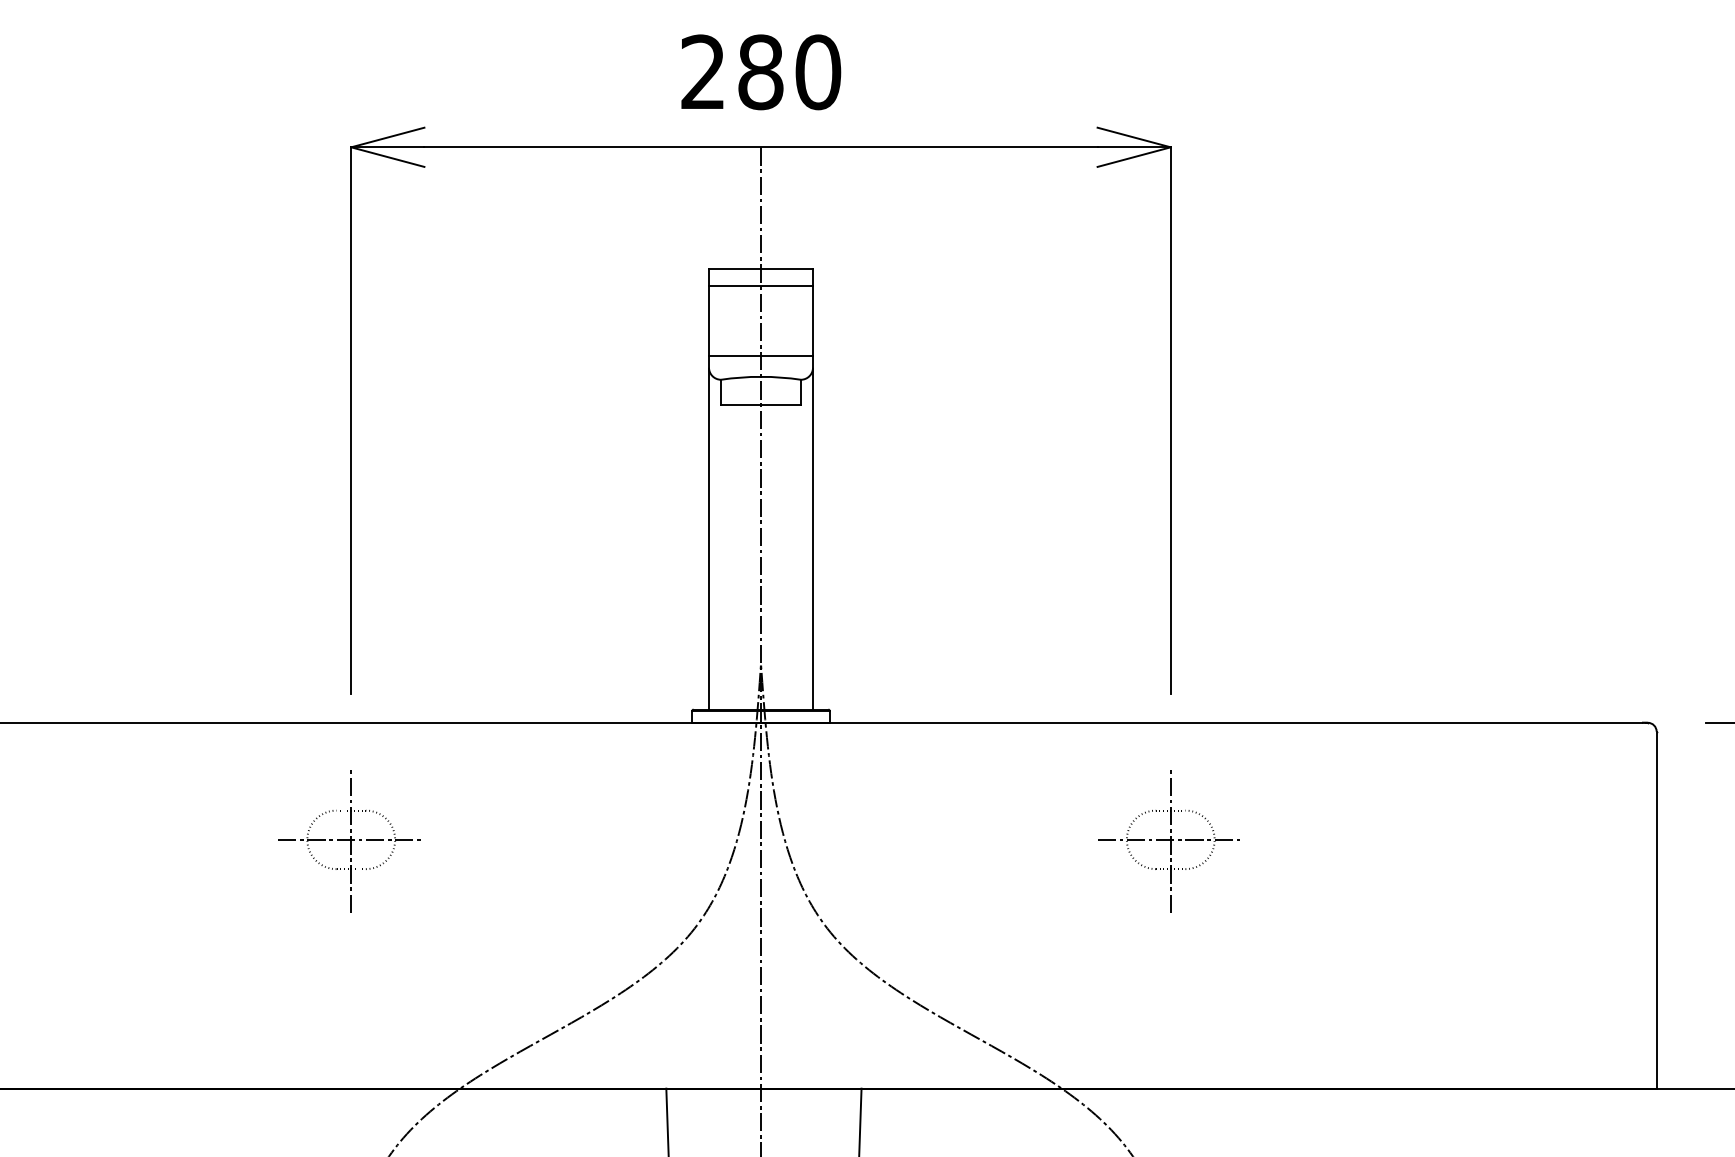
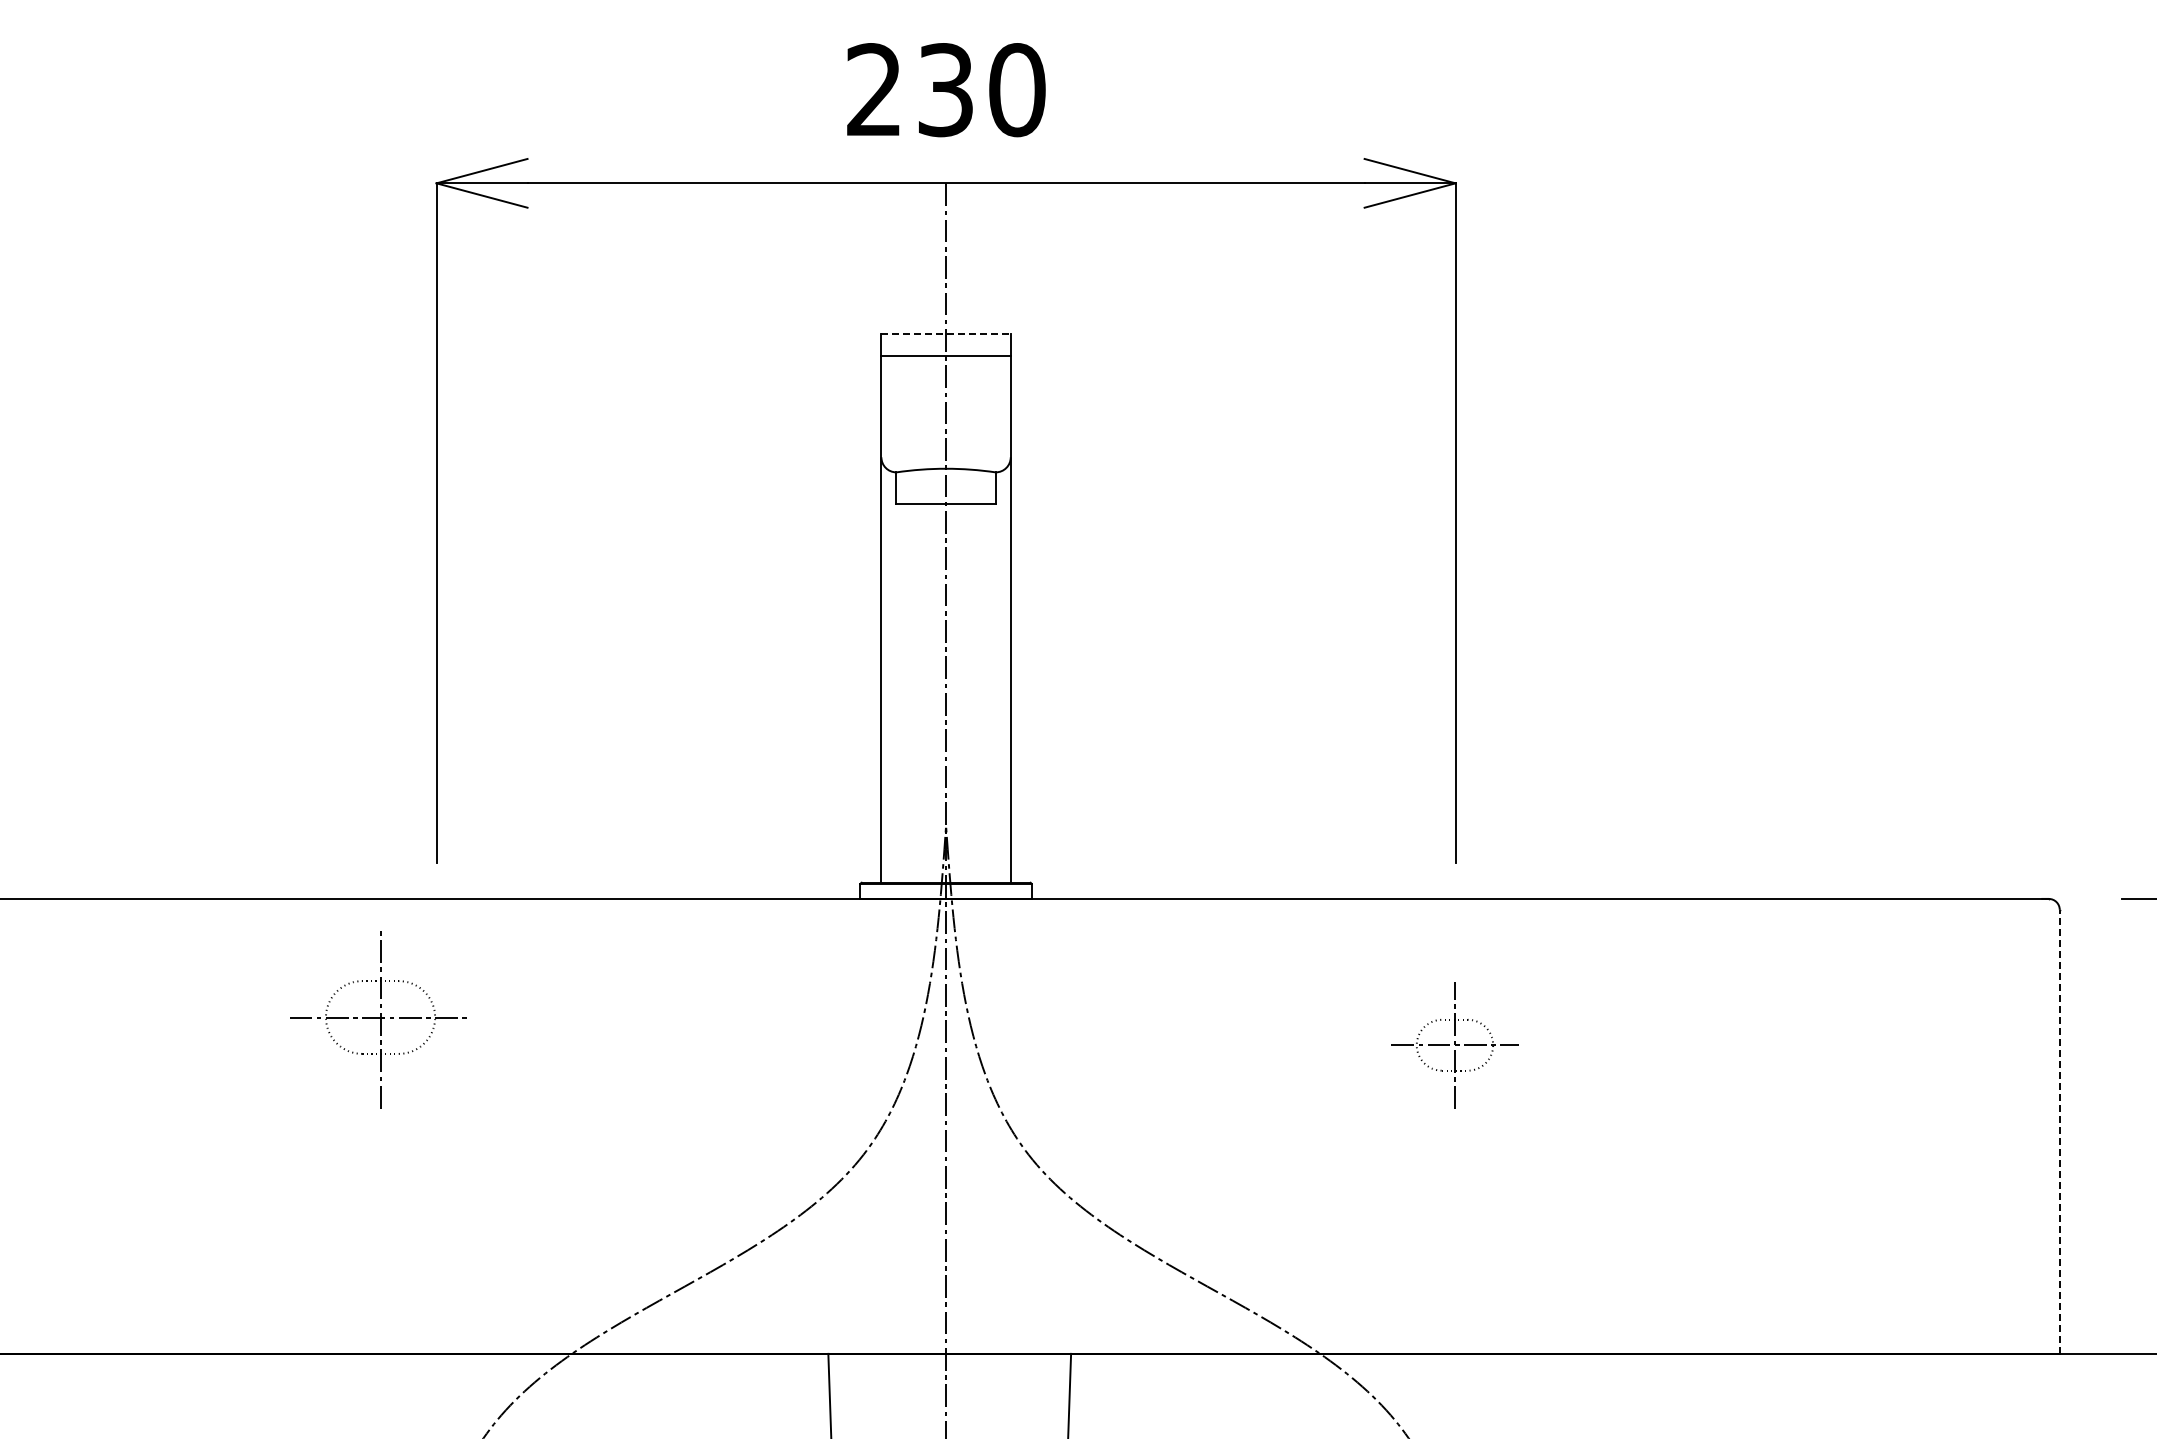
text: (761, 72) -> (946, 90), 280 -> 230
line: (761, 268) -> (946, 334), solid -> dashed
line: (760, 355) -> (945, 442), removed
part: (349, 841) -> (378, 1019), moved
part: (1169, 841) -> (1453, 1046), size x0.7
line: (1656, 909) -> (2059, 1131), solid -> dashed

